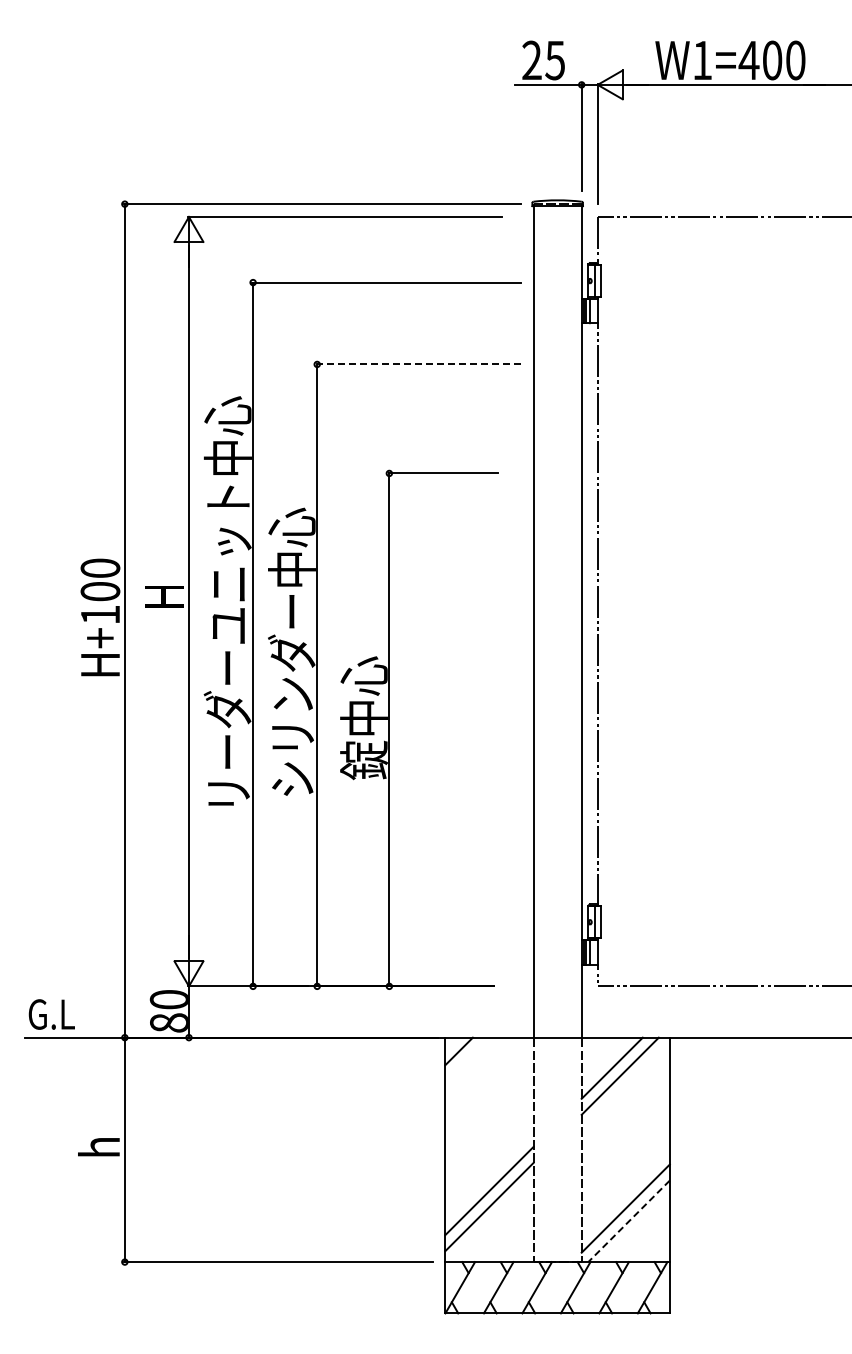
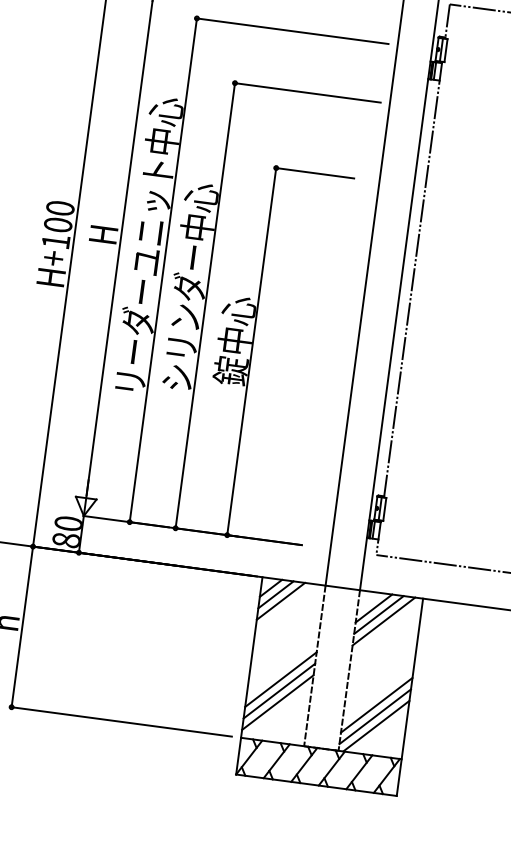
line: (418, 364) -> (307, 92), dashed -> solid
line: (466, 1059) -> (275, 594), added
line: (603, 1059) -> (373, 607), added
line: (474, 1067) -> (280, 601), added
line: (489, 1174) -> (280, 679), added
line: (625, 1192) -> (376, 705), added
line: (629, 1221) -> (376, 726), dashed -> solid

